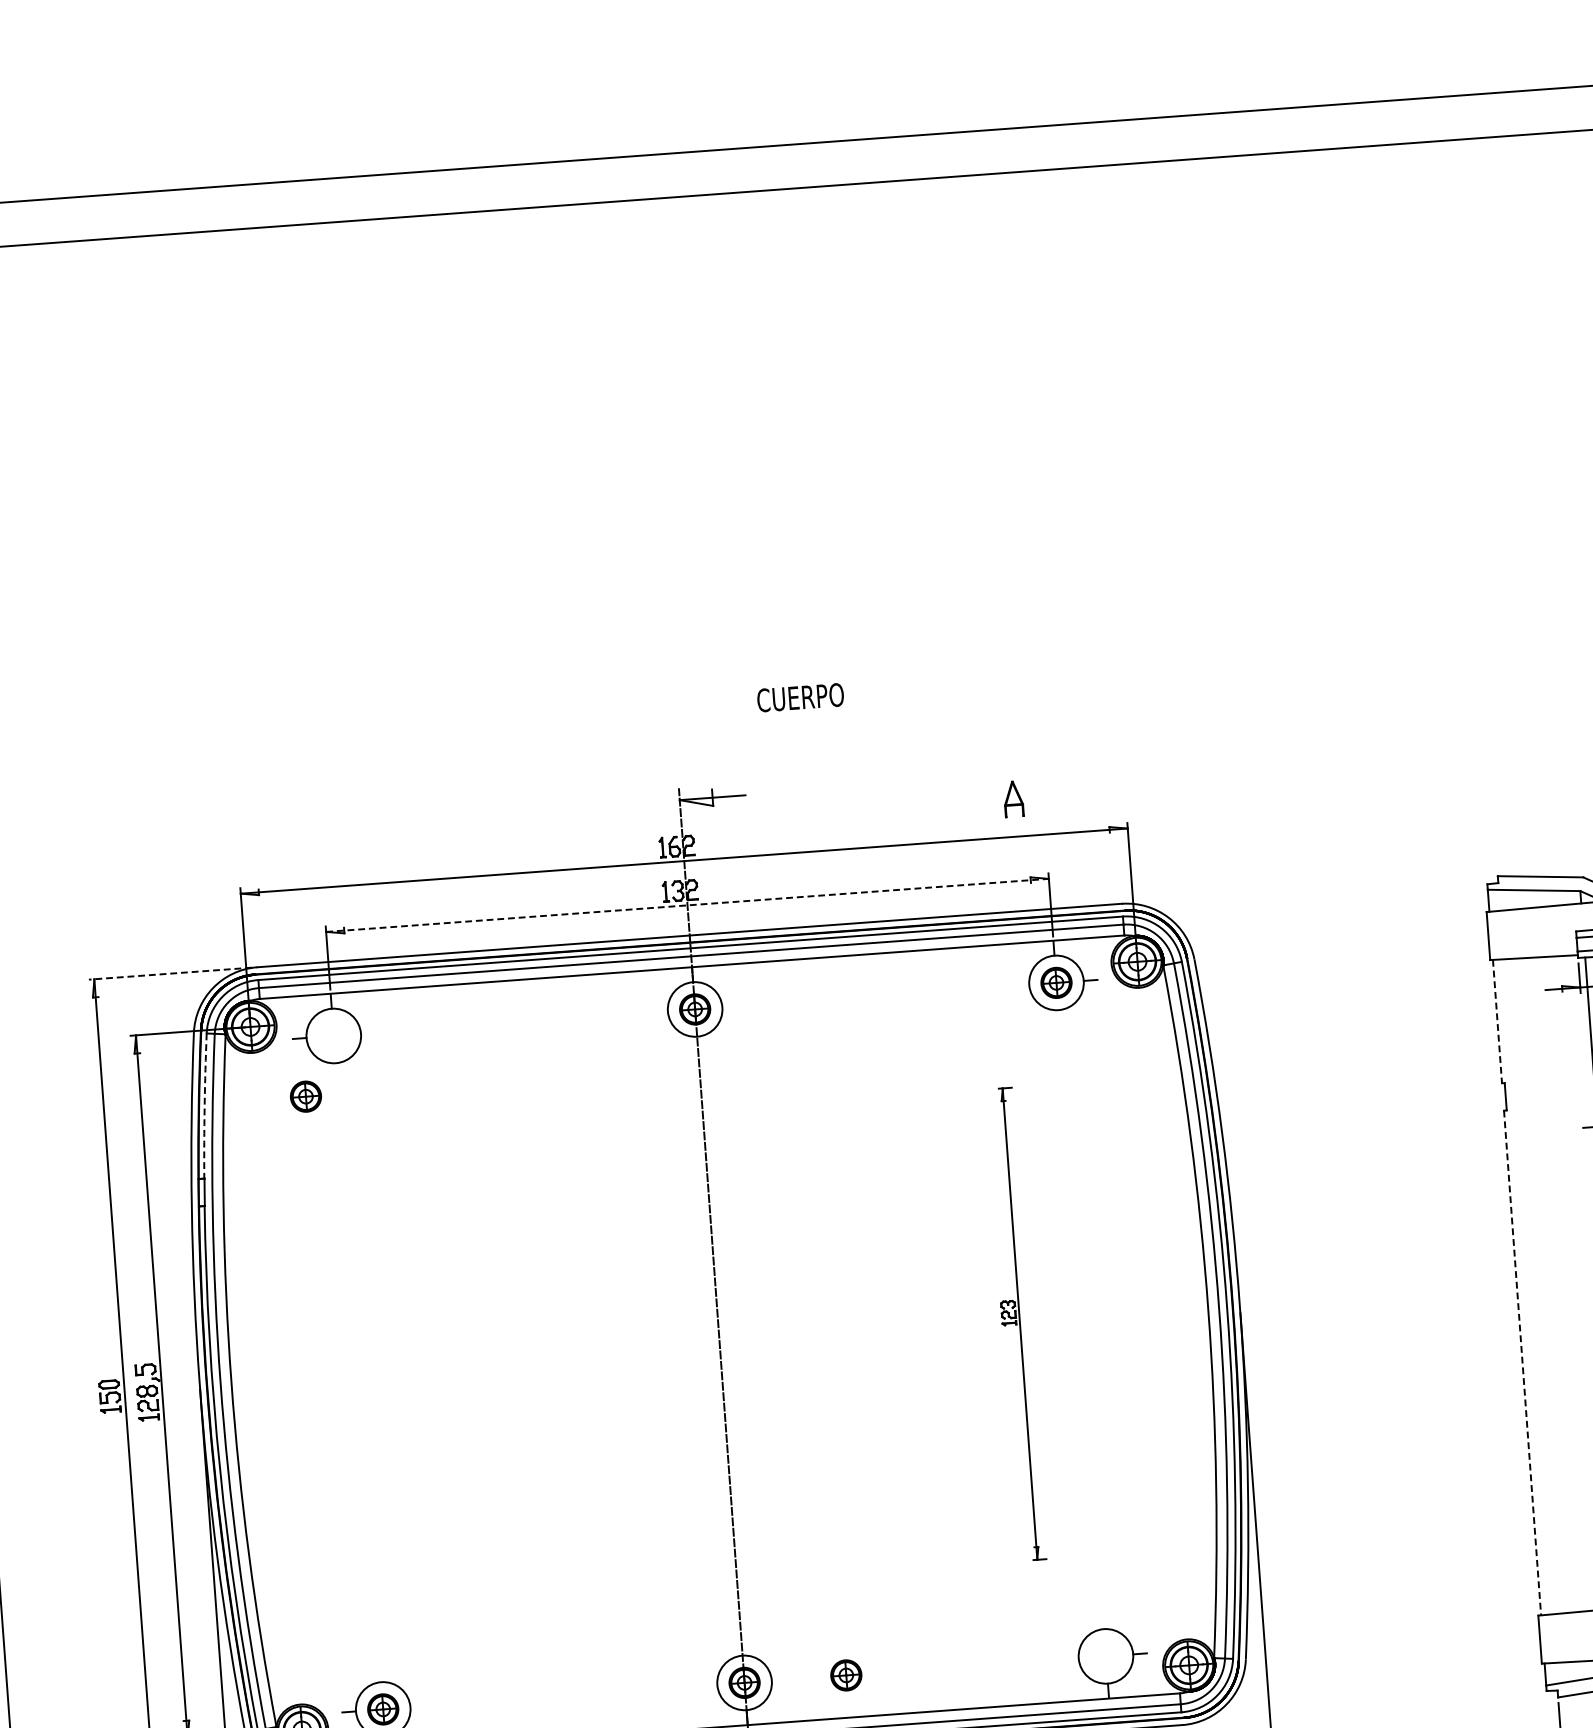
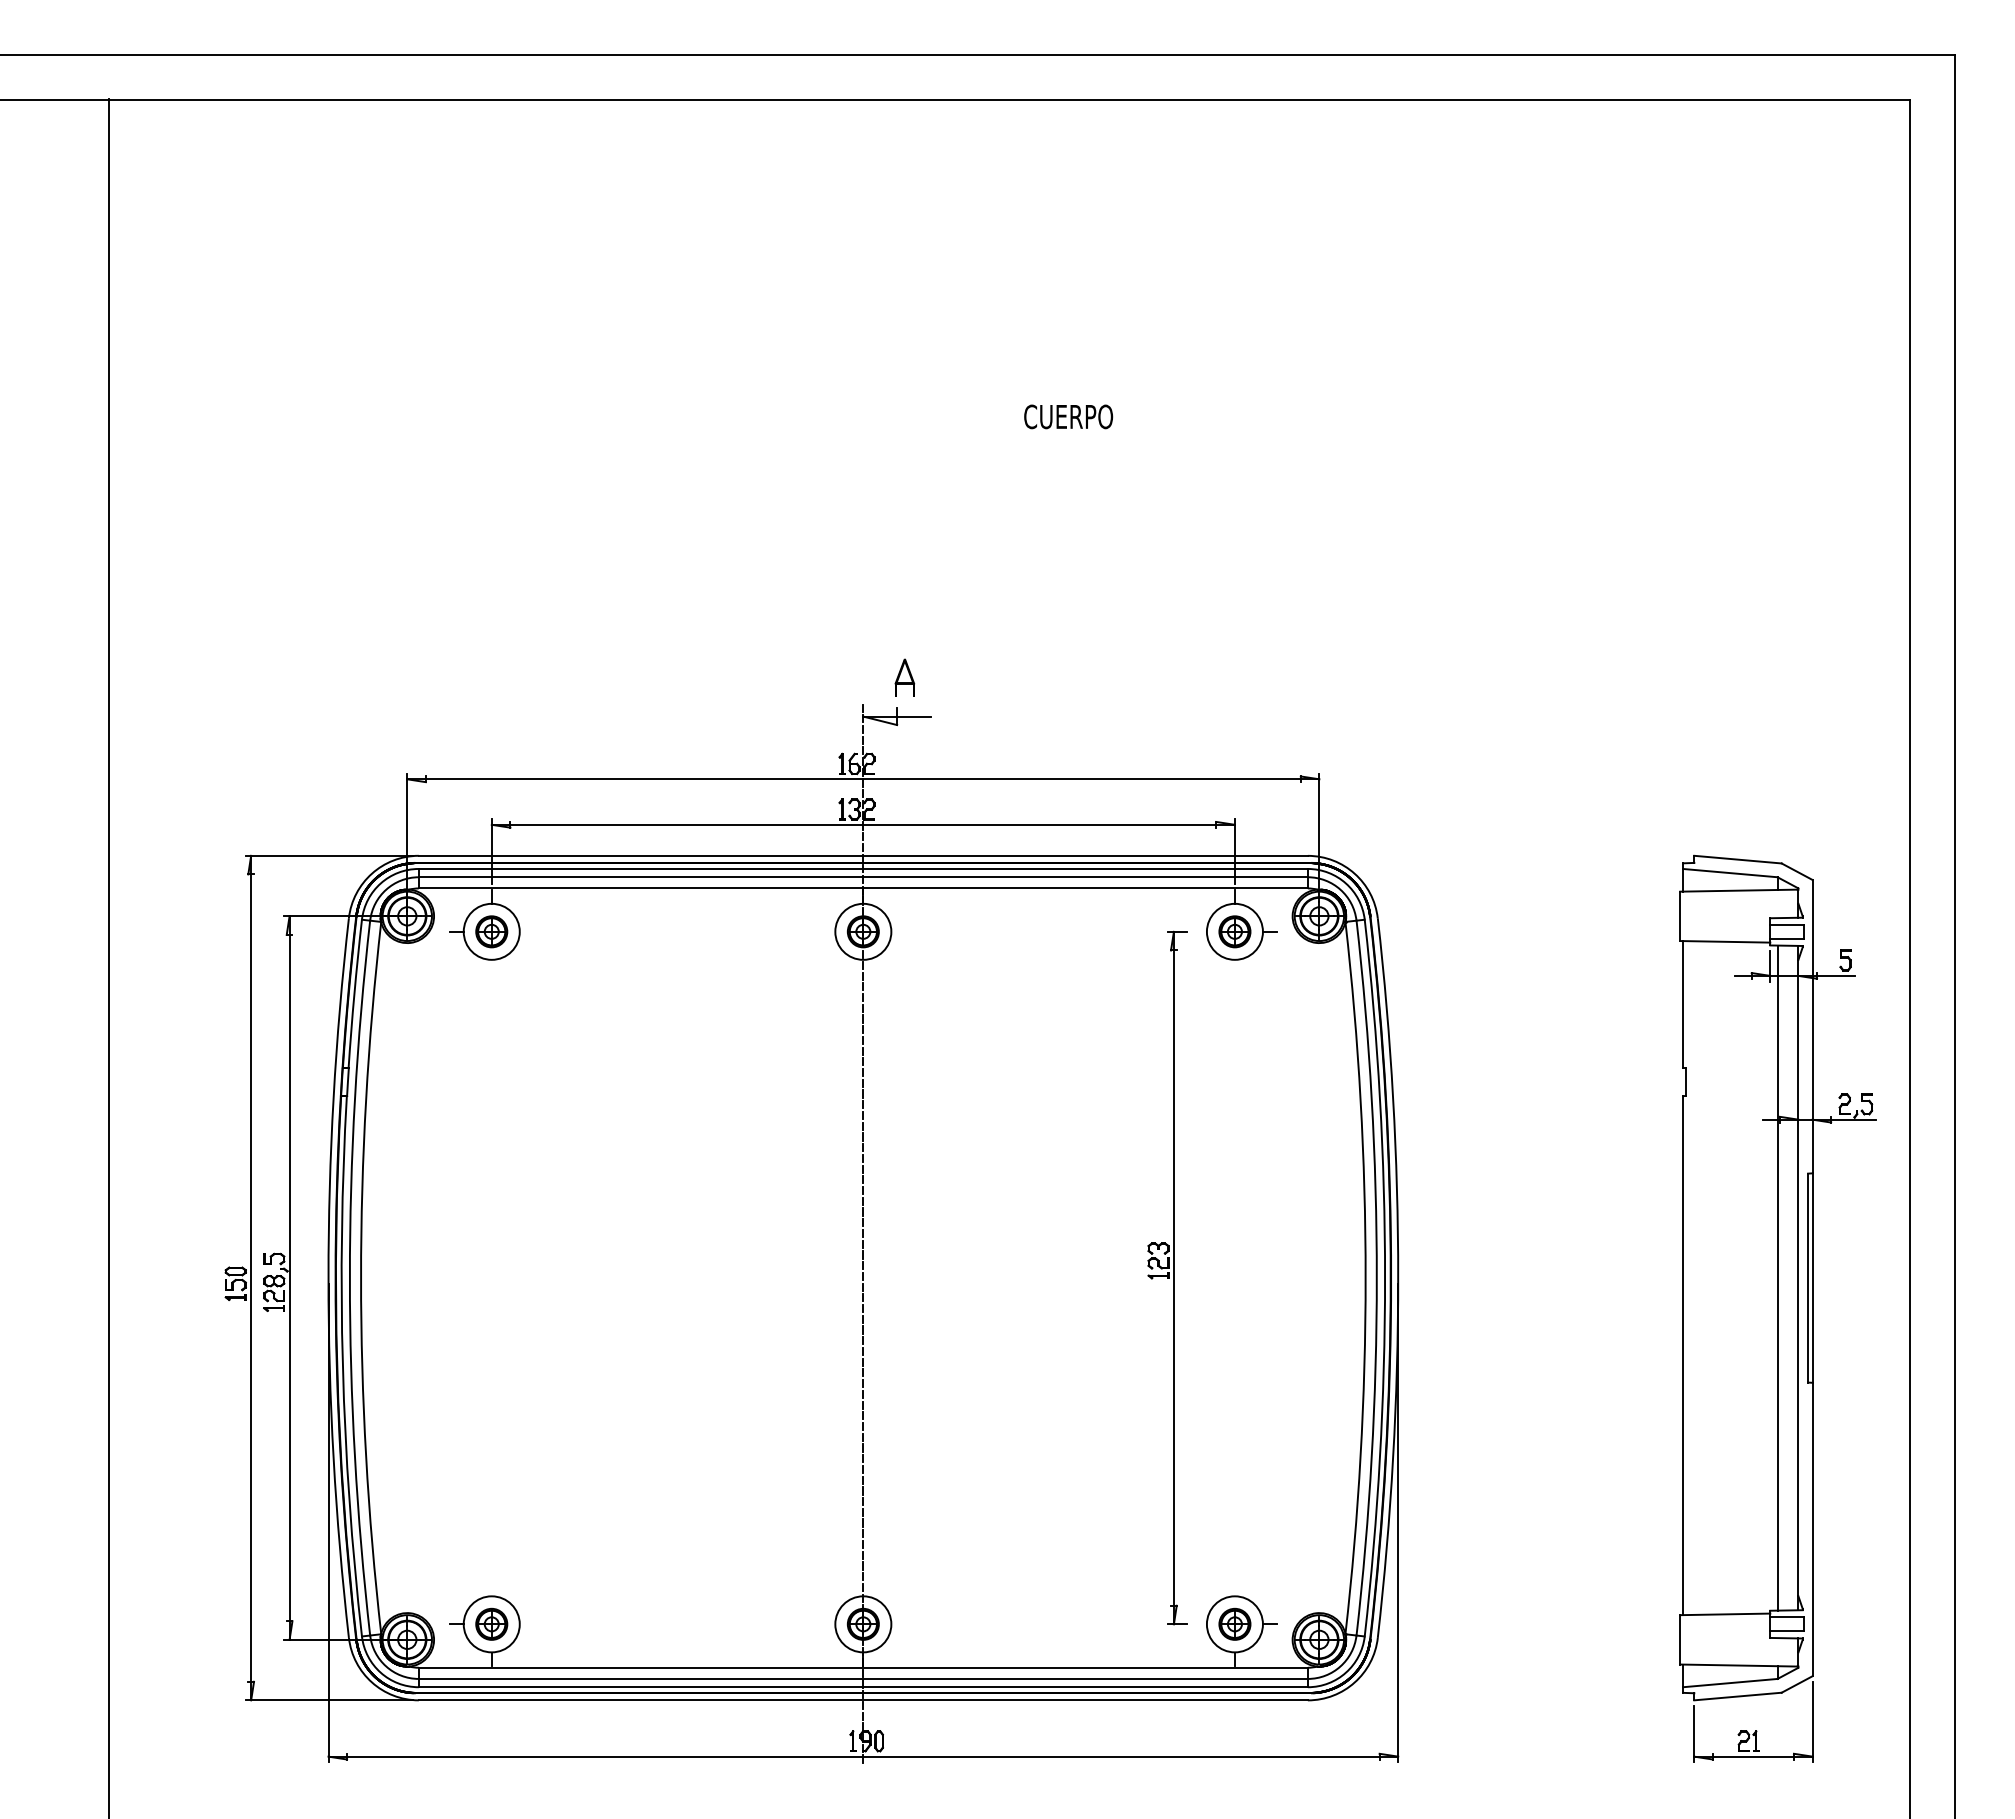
text: (800, 697) -> (1068, 416), moved
part: (1013, 799) -> (904, 677), moved
line: (687, 905) -> (863, 824), dashed -> solid
line: (170, 973) -> (329, 855), dashed -> solid
line: (1497, 1022) -> (1683, 1005), dashed -> solid
part: (305, 1096) -> (491, 931), moved
arc: (204, 1105) -> (354, 993), dashed -> solid
part: (1015, 1323) -> (1167, 1277), size x1.43
line: (1522, 1362) -> (1683, 1355), dashed -> solid
part: (845, 1674) -> (1234, 1623), moved

